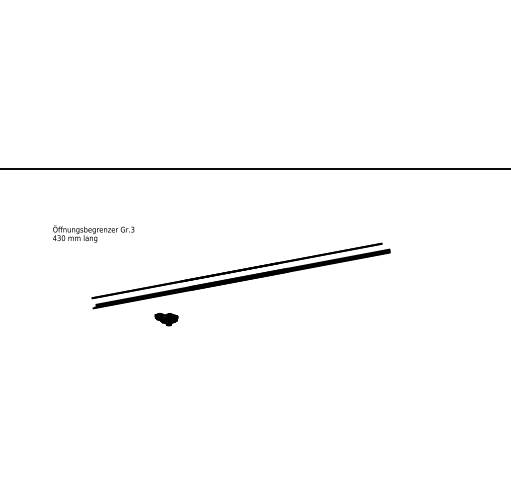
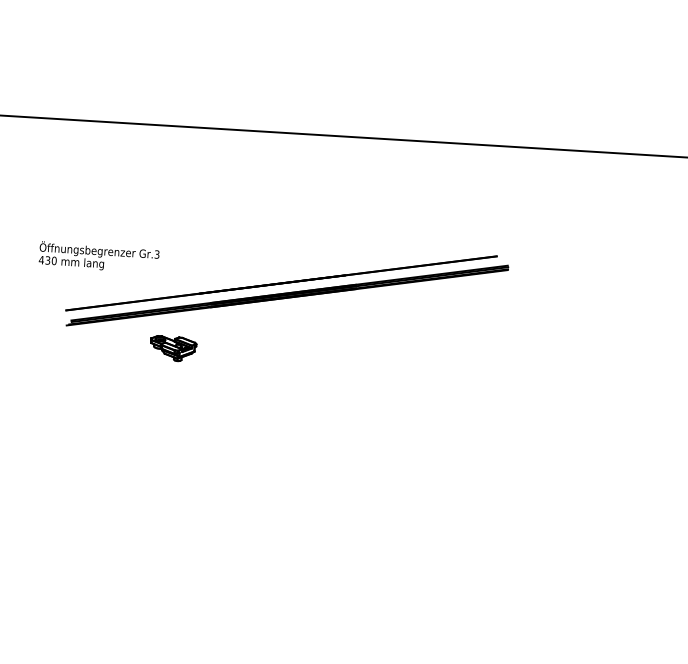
text: (93, 233) -> (98, 256), moved
part: (166, 319) -> (173, 348), size x1.43

